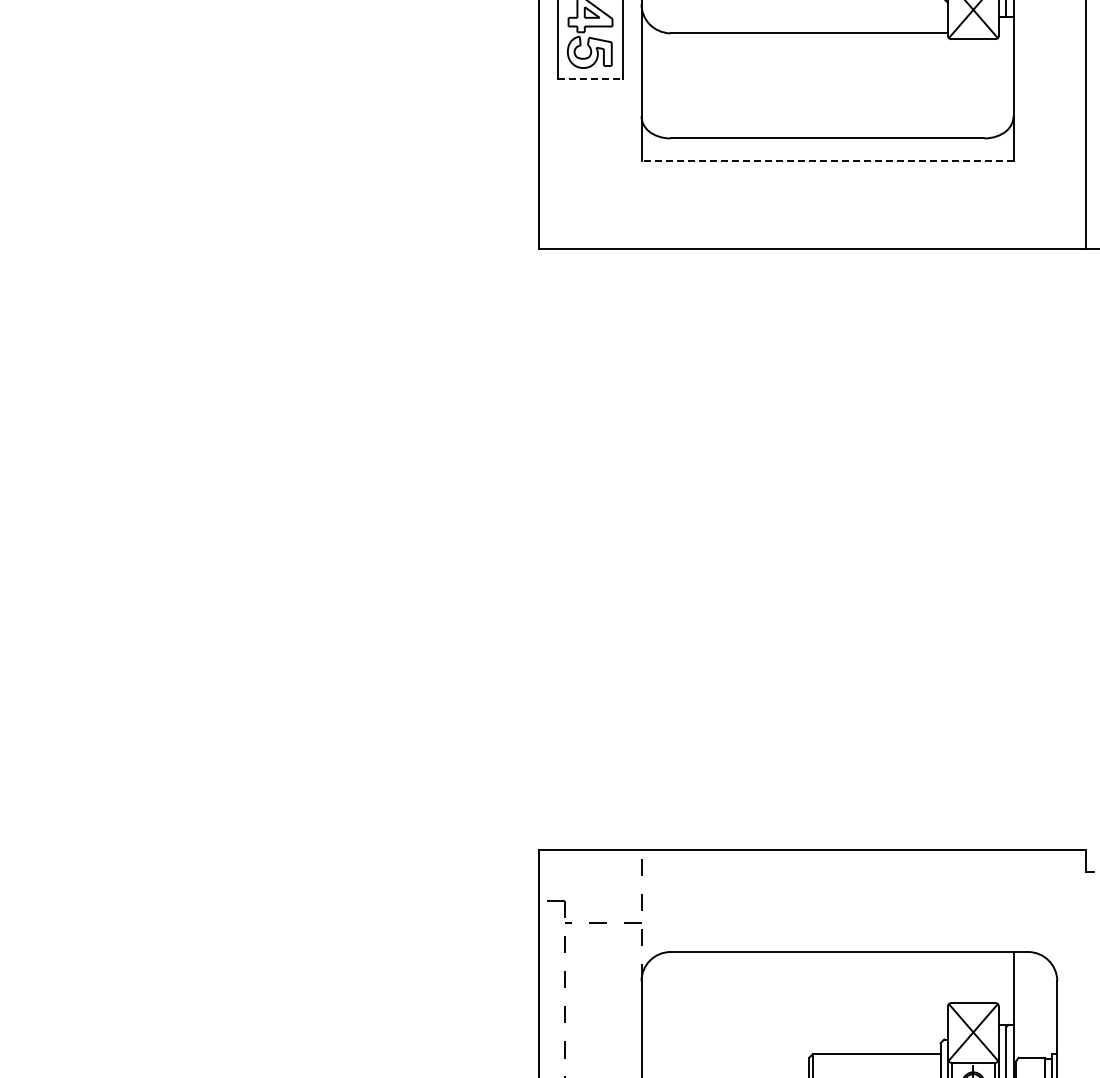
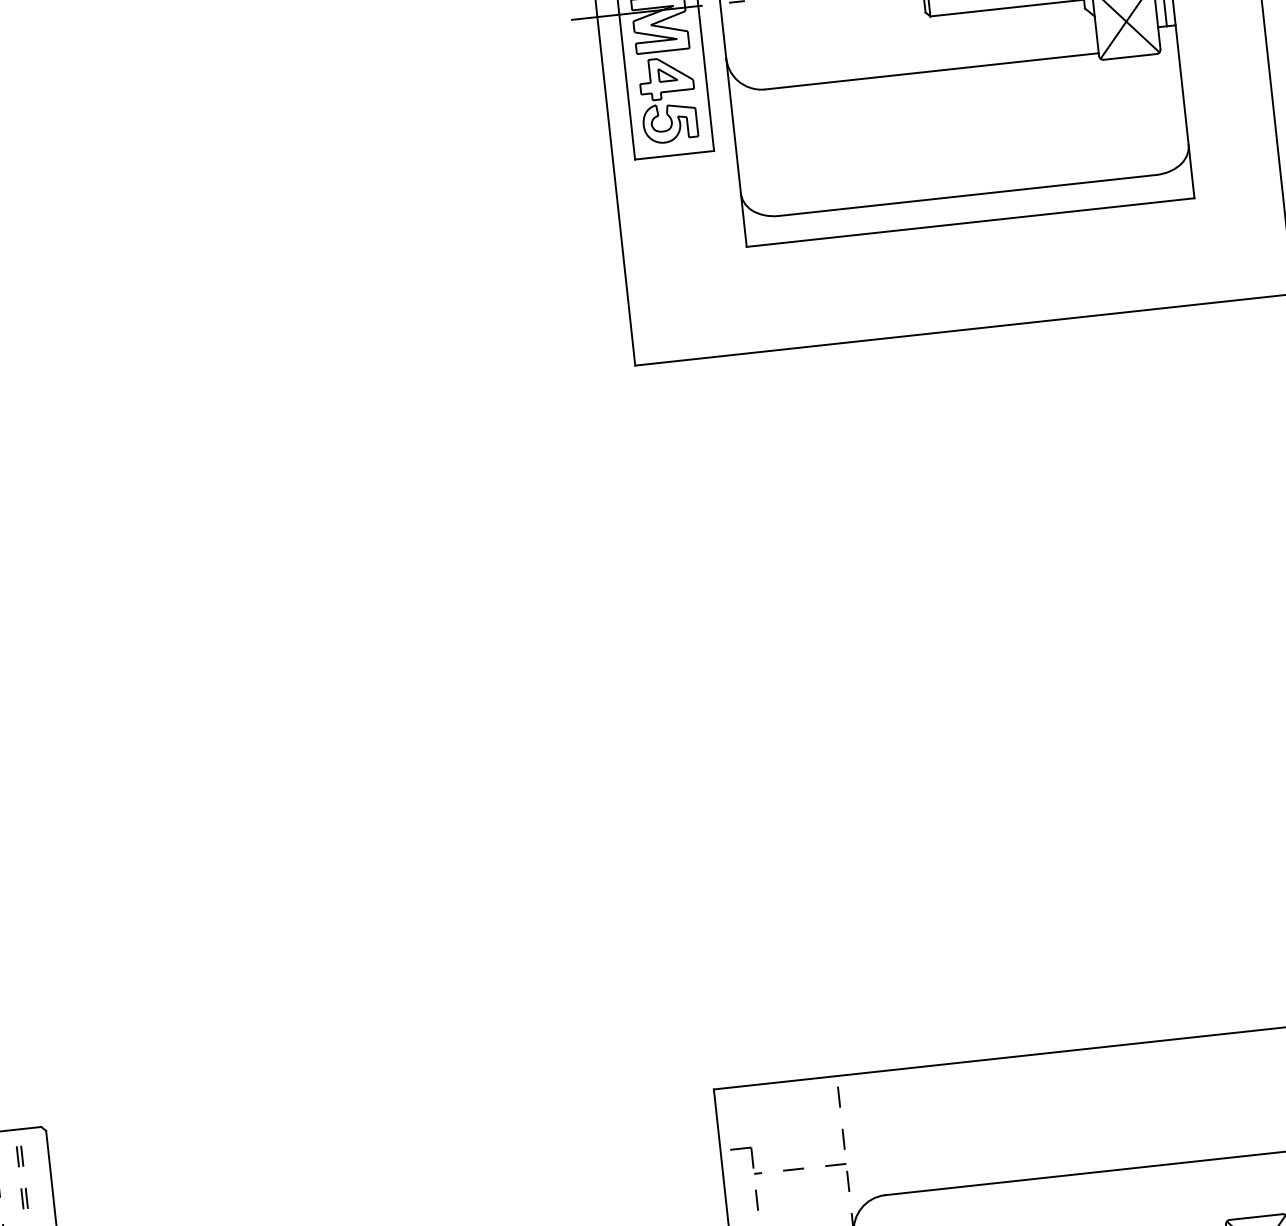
line: (590, 79) -> (674, 155), dashed -> solid
line: (827, 161) -> (970, 223), dashed -> solid

